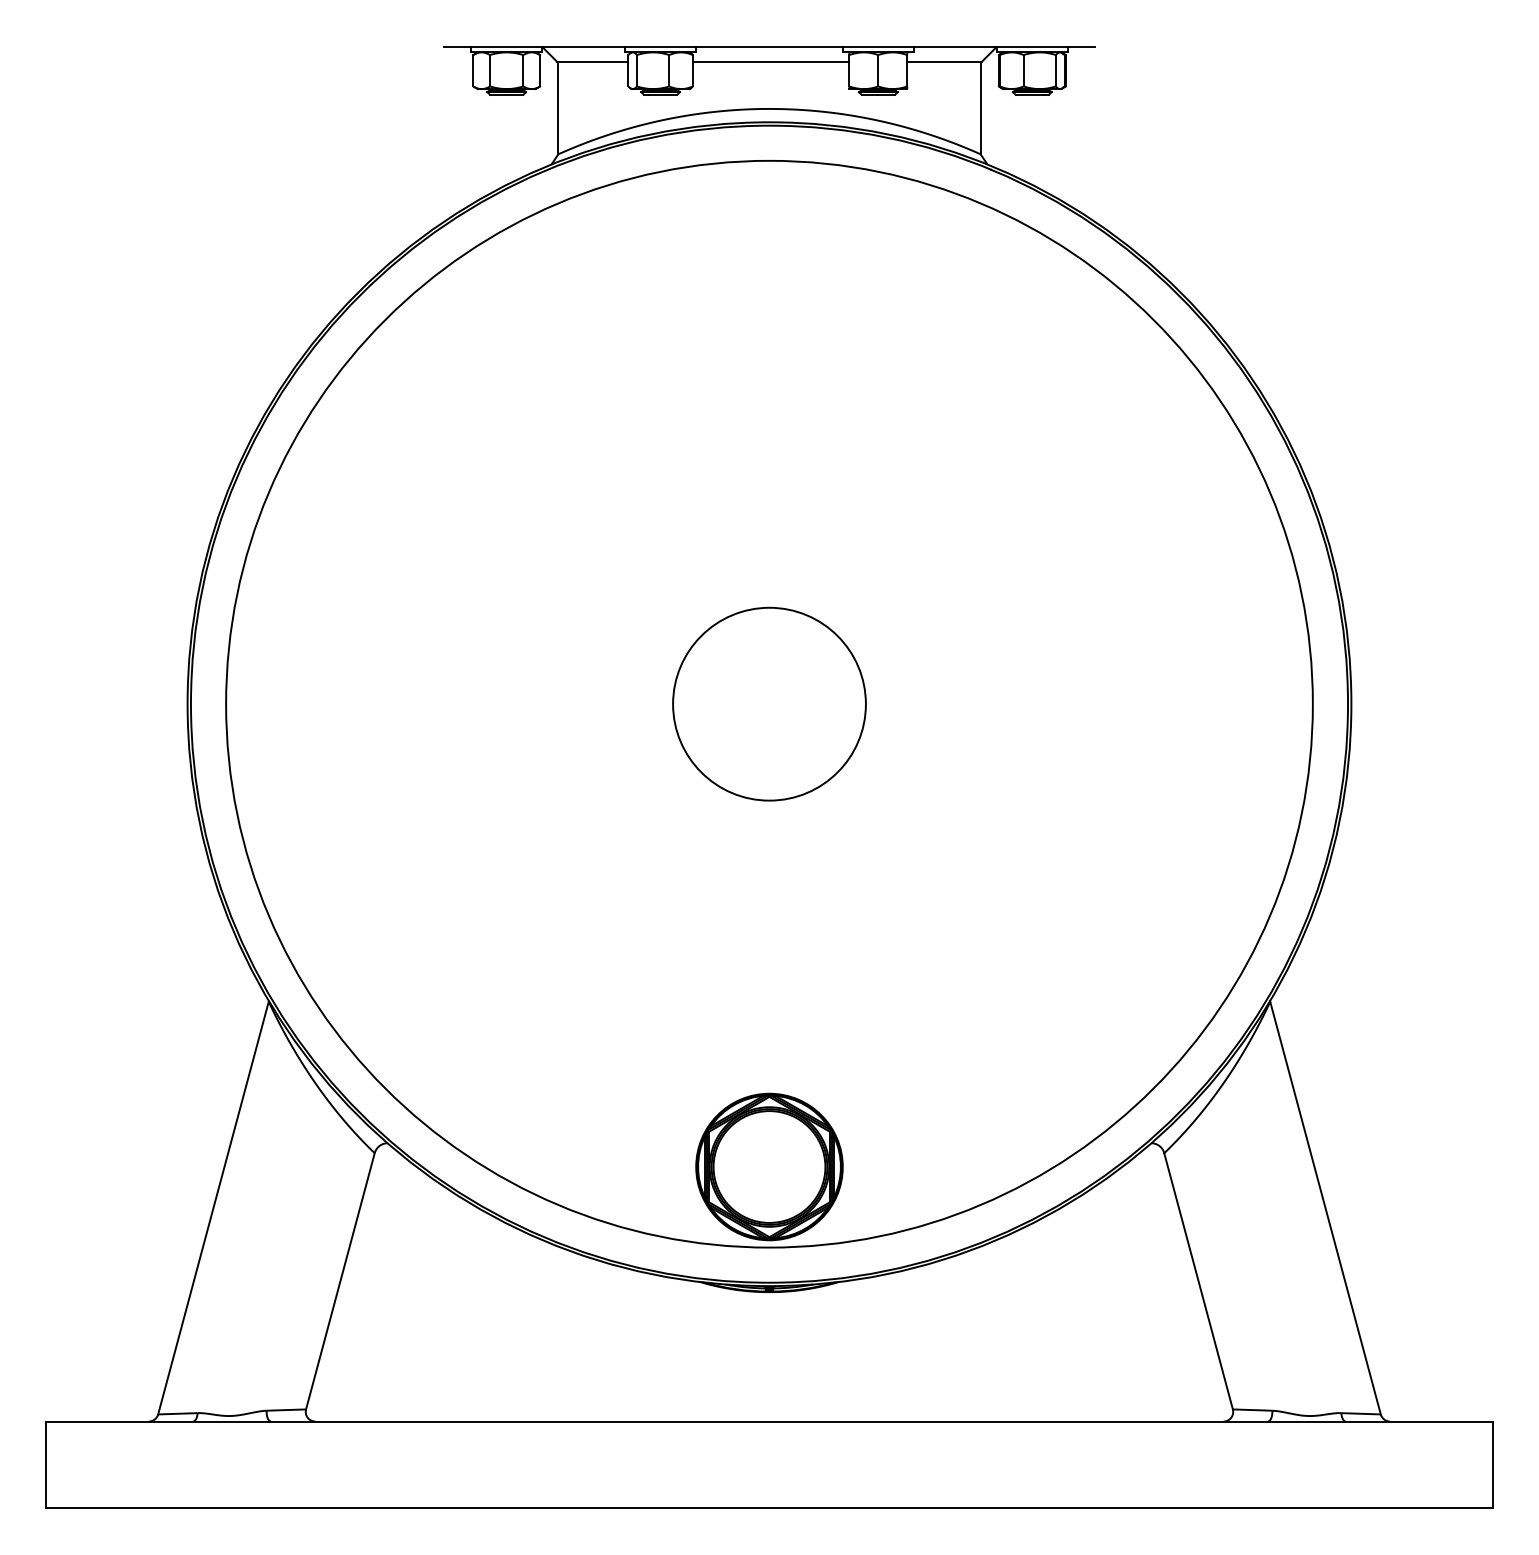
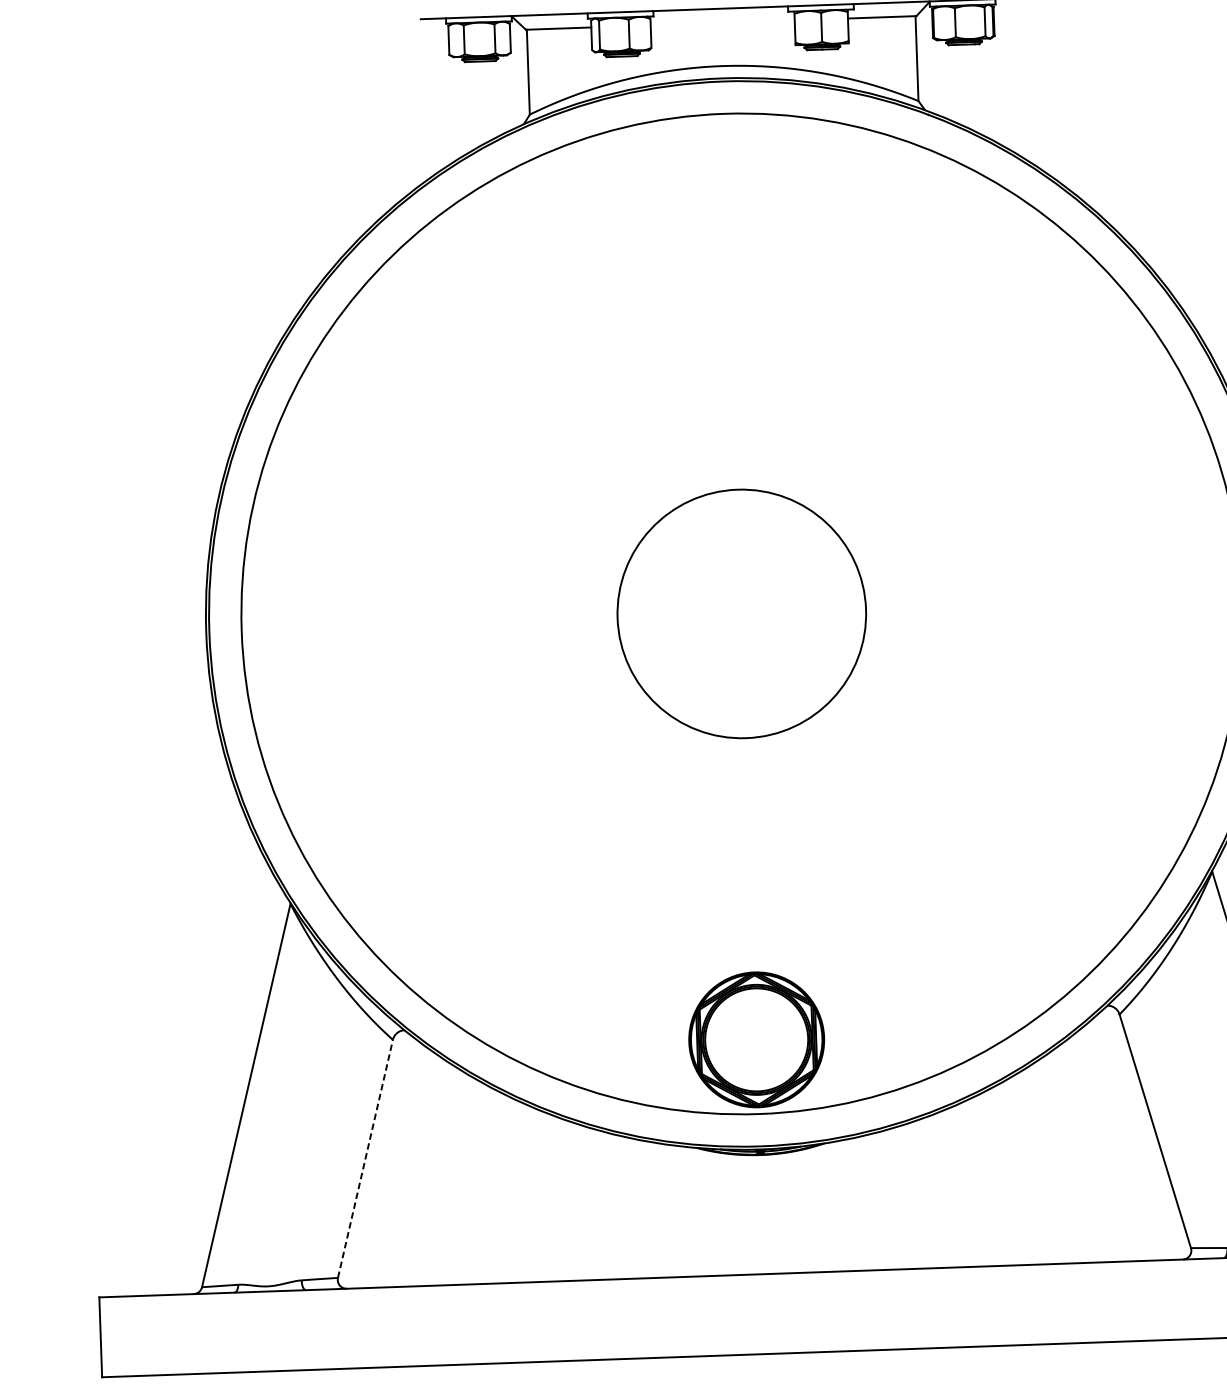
line: (770, 62) -> (722, 23), removed
circle: (769, 703) -> (741, 613), size x1.4
line: (340, 1281) -> (365, 1159), solid -> dashed

